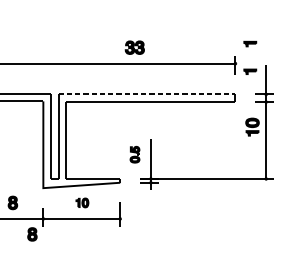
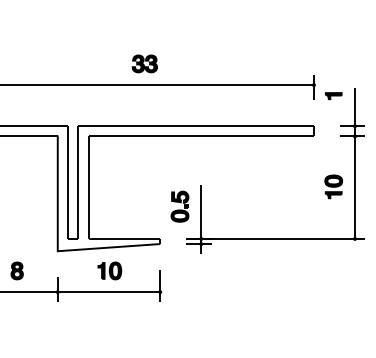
part: (250, 43) -> (333, 58), removed
part: (134, 47) -> (144, 63), moved
line: (147, 94) -> (196, 126), dashed -> solid
part: (252, 126) -> (333, 186), moved
part: (134, 154) -> (179, 206), size x1.43
part: (82, 202) -> (109, 270), size x1.43
part: (31, 234) -> (42, 312), removed

